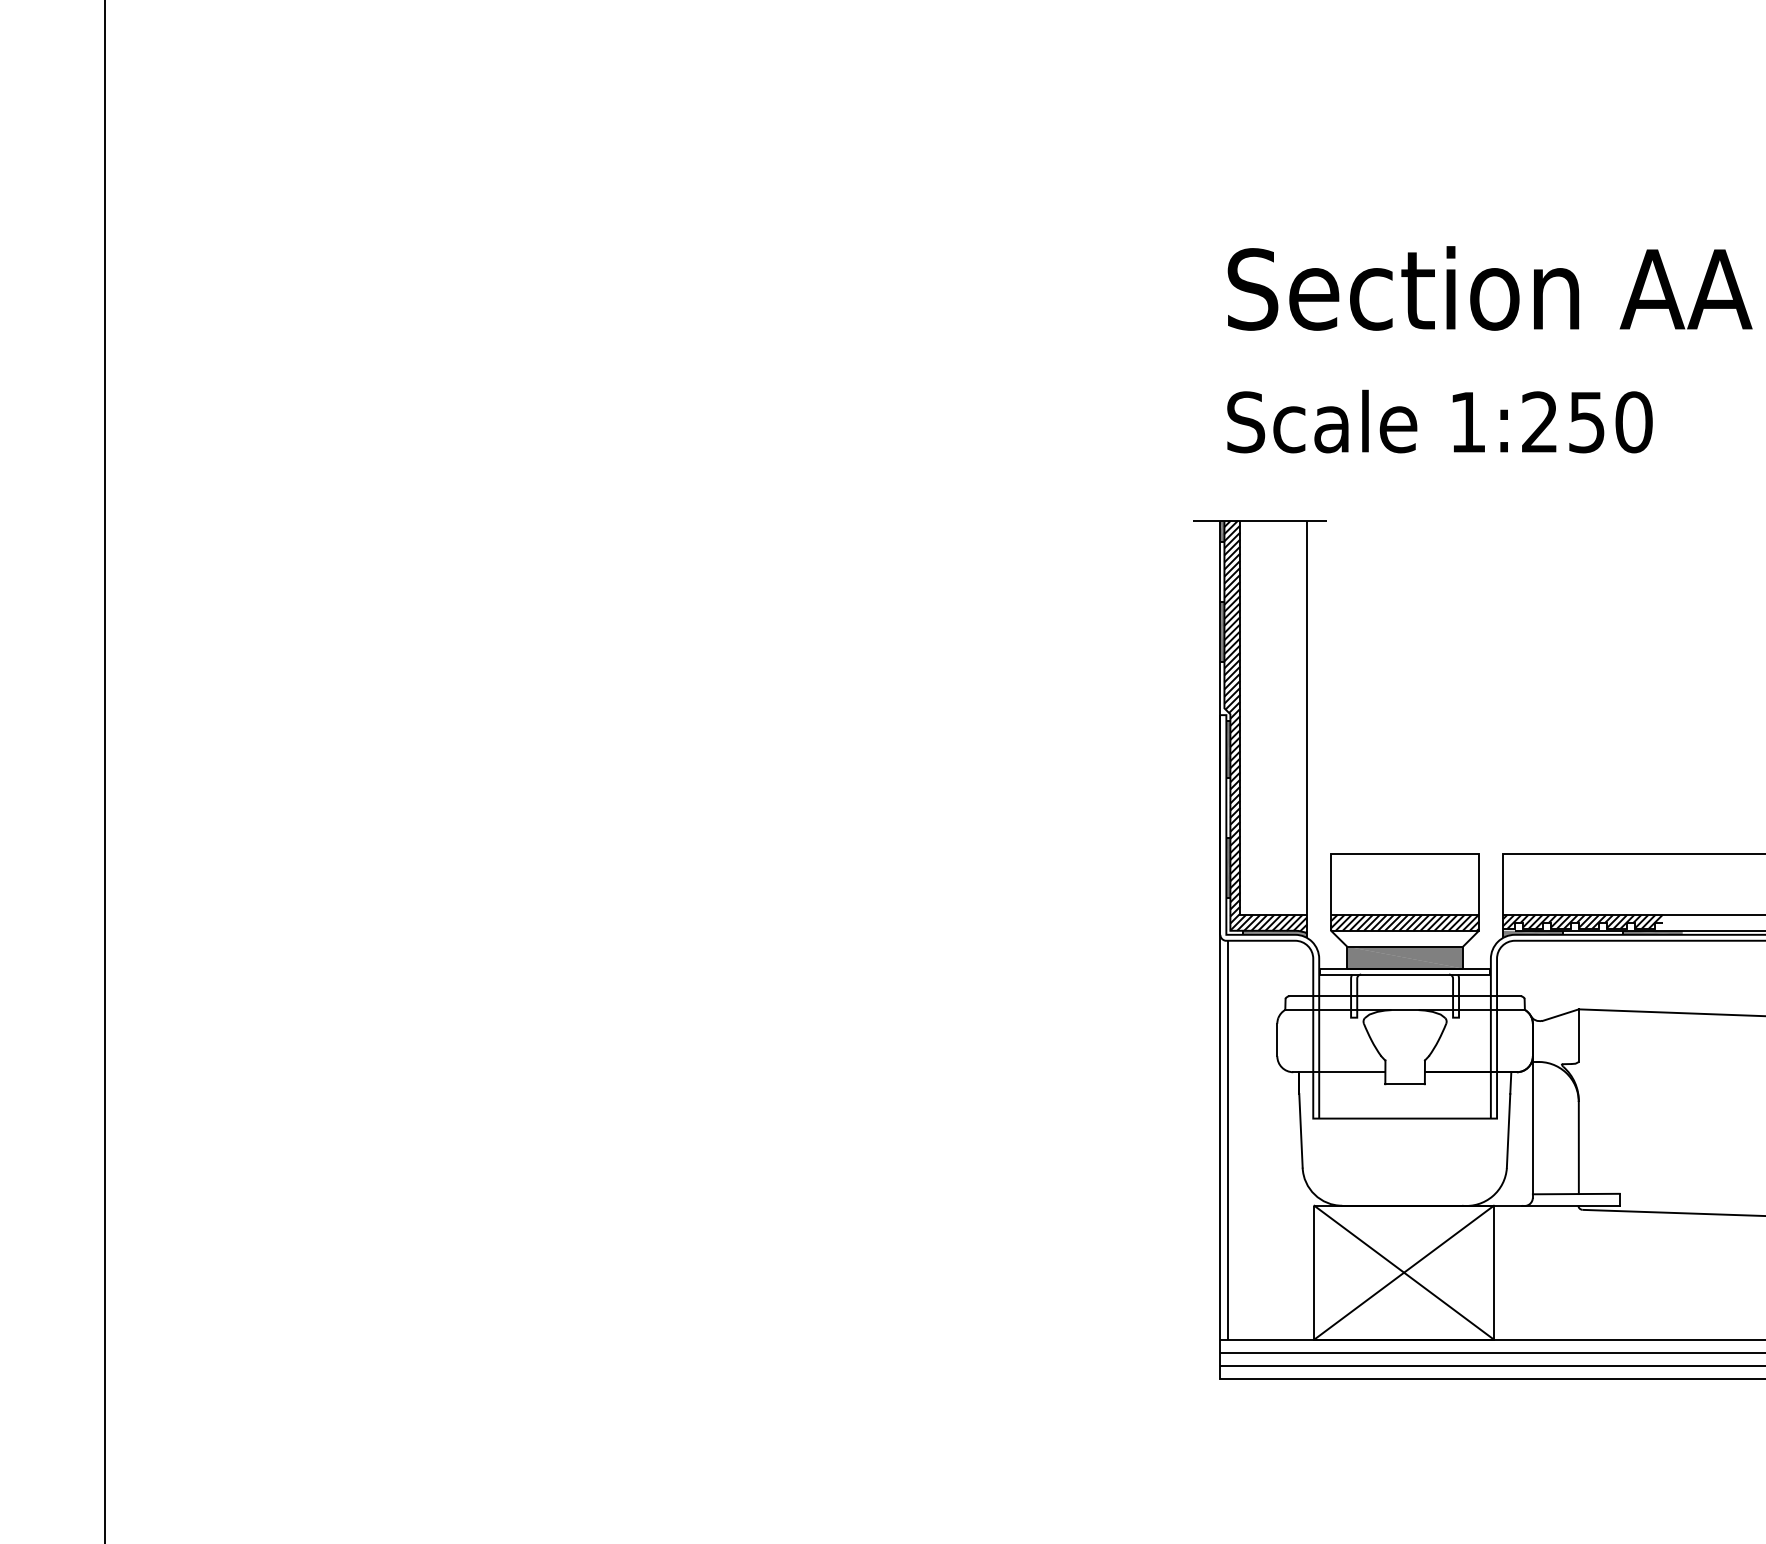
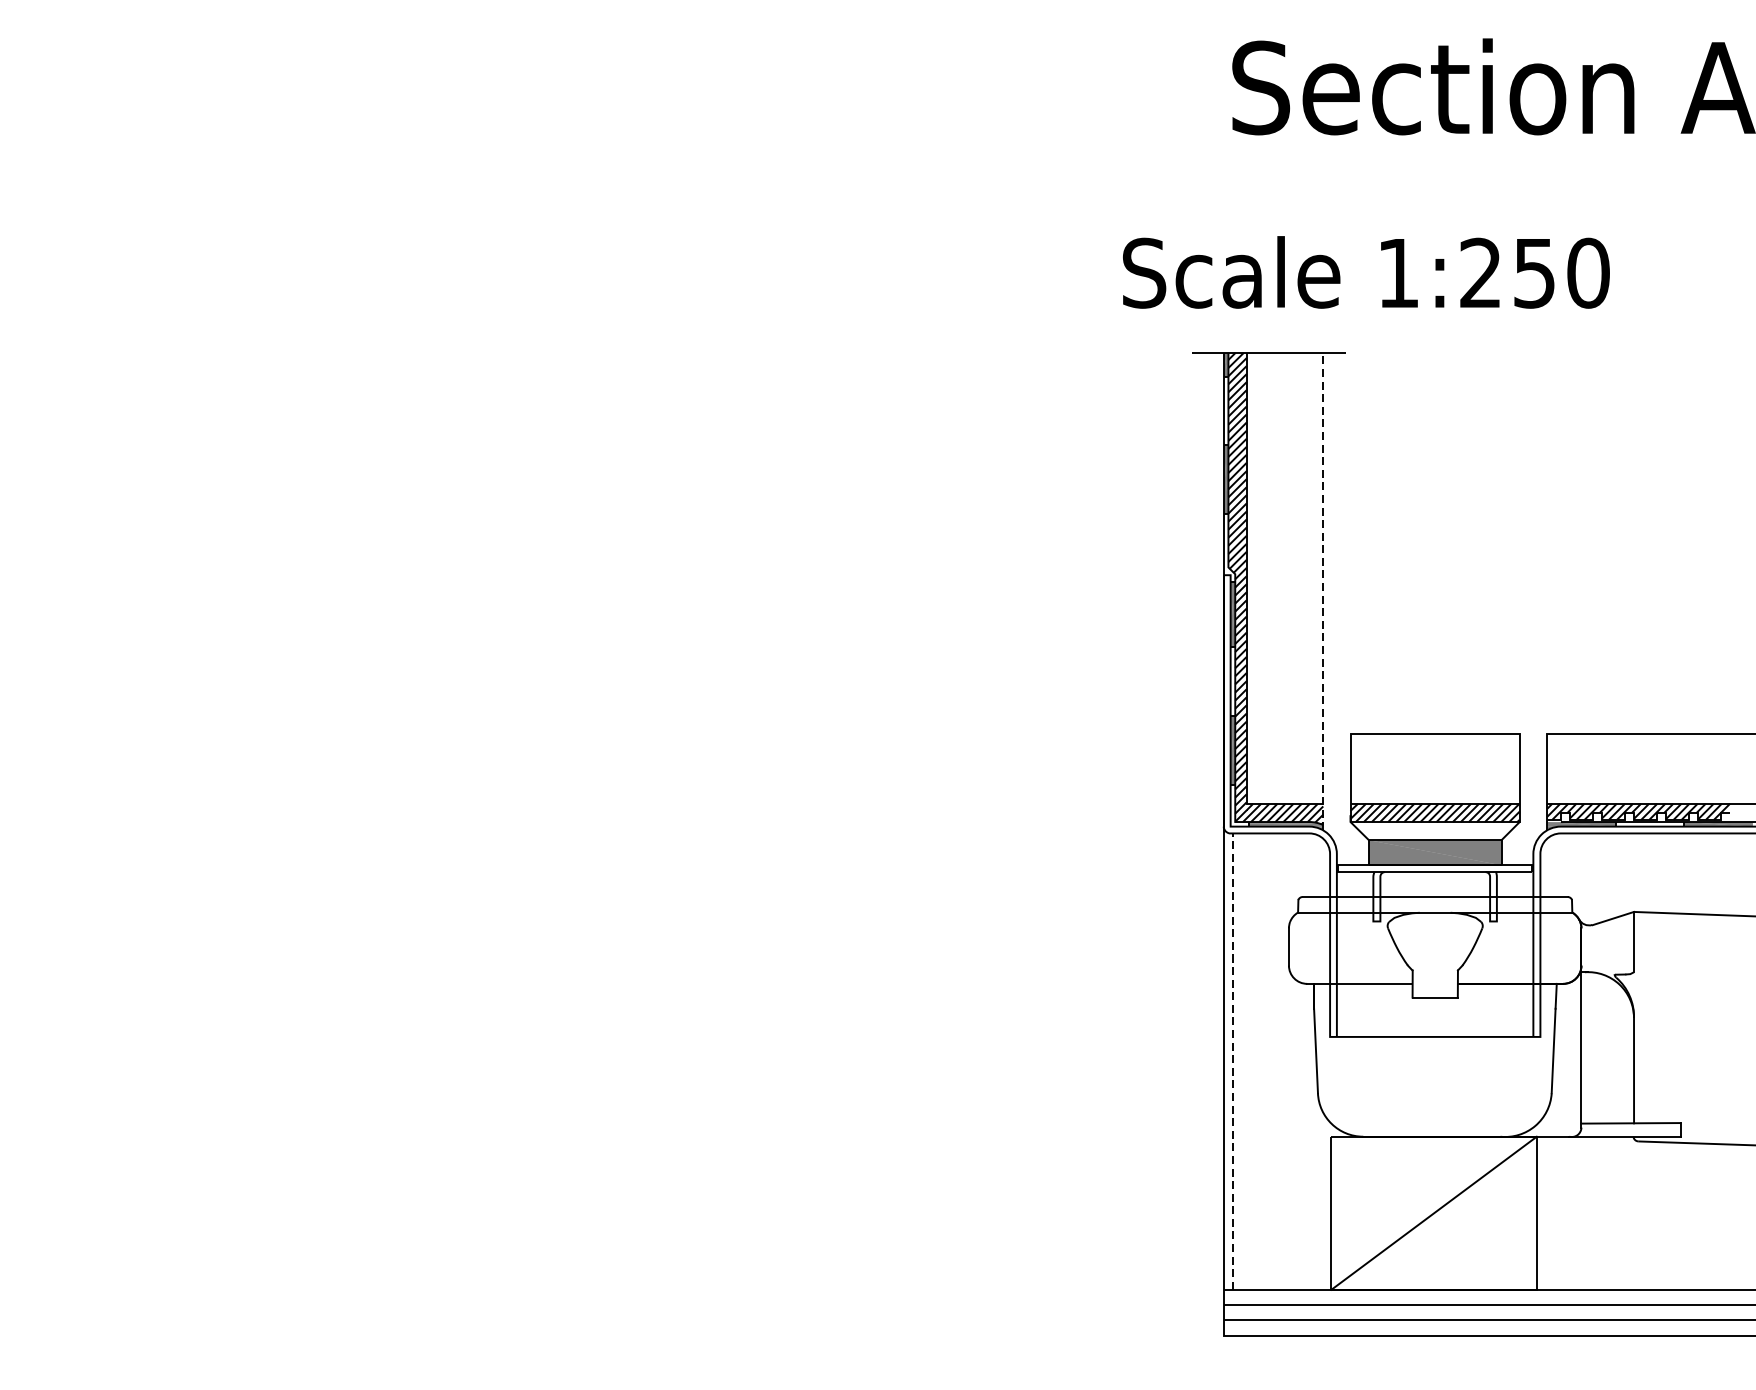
text: (1439, 421) -> (1365, 272), moved
line: (1307, 729) -> (1323, 591), solid -> dashed
line: (1228, 1139) -> (1233, 1060), solid -> dashed
line: (1403, 1272) -> (1433, 1213), removed

